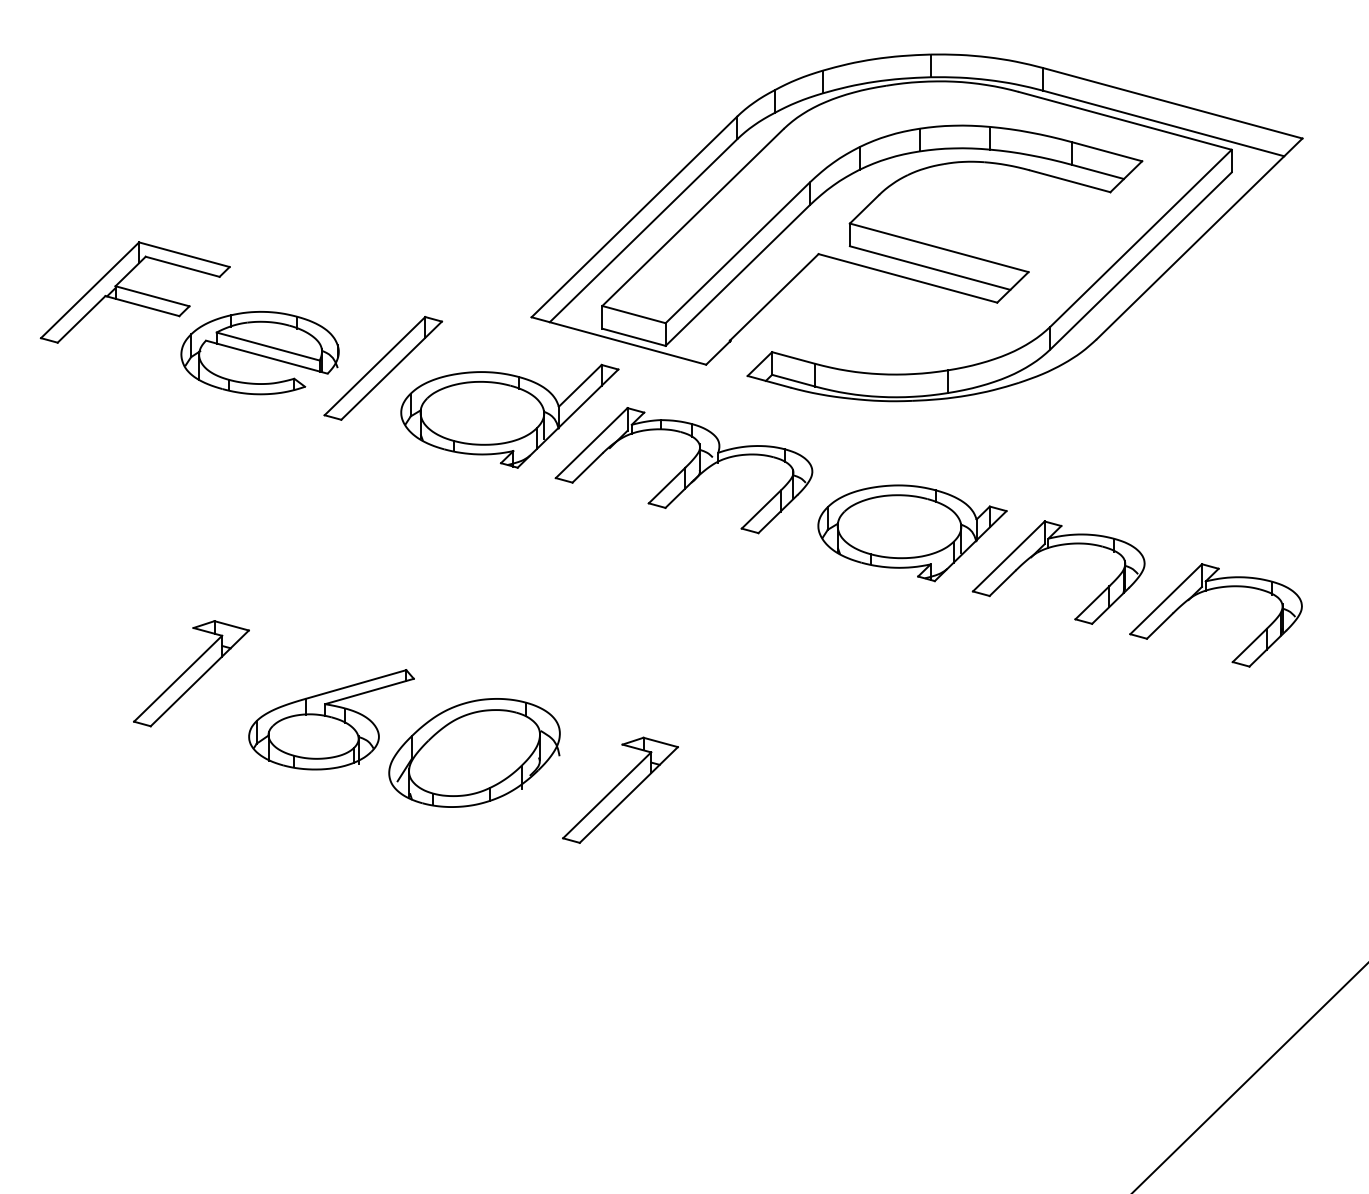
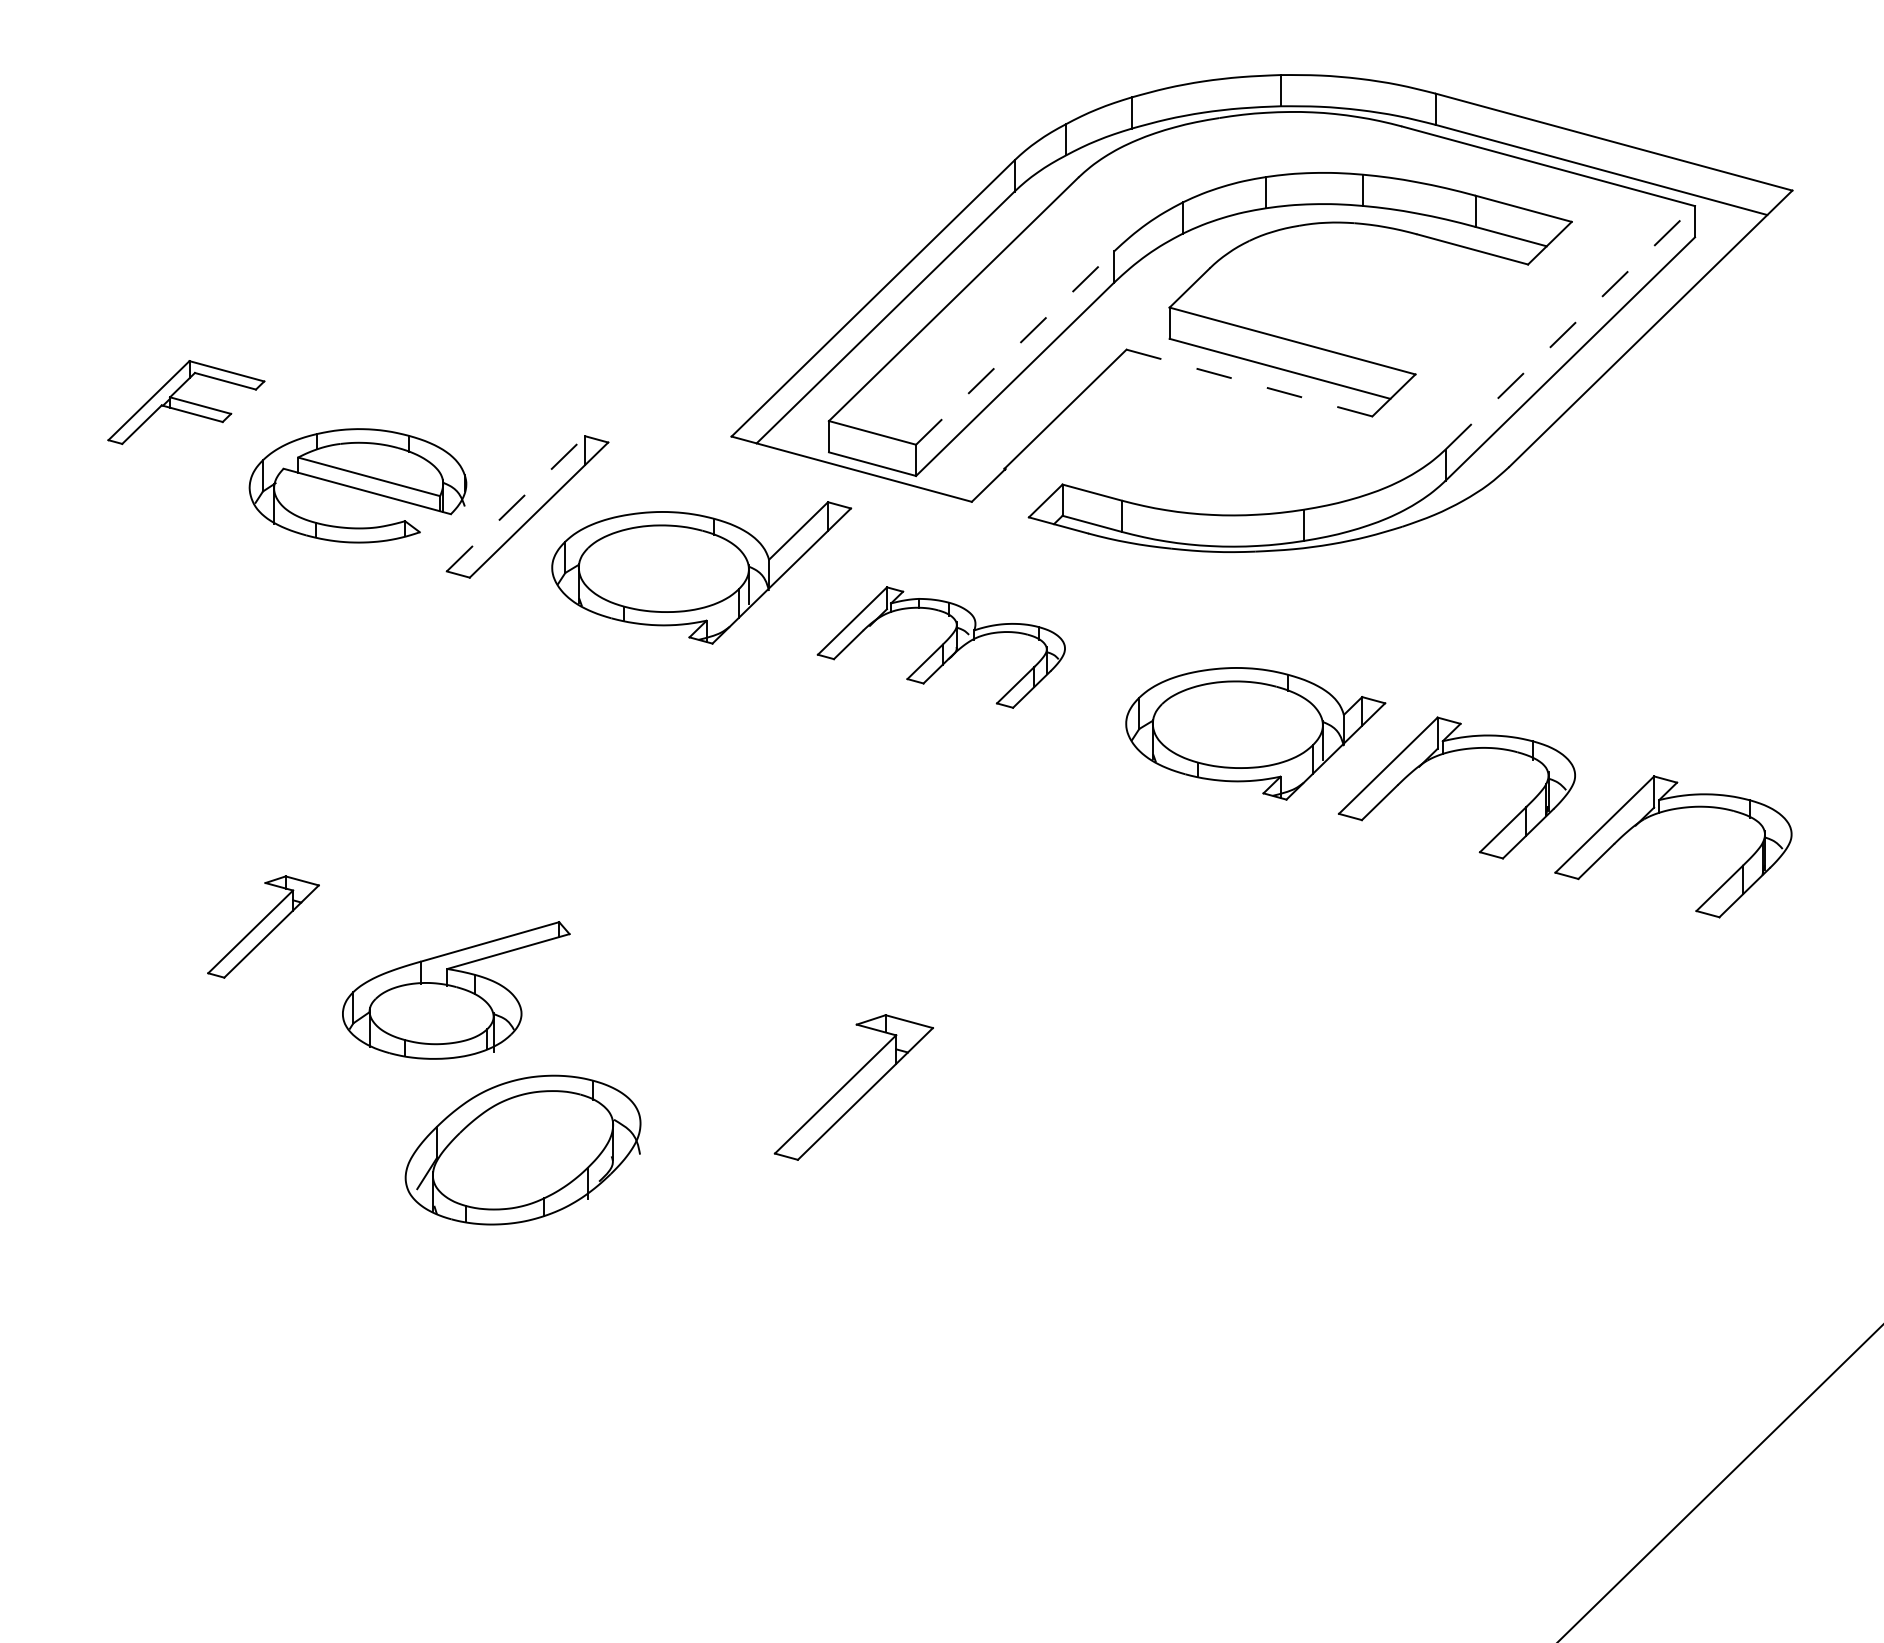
line: (1141, 238) -> (1570, 327), solid -> dashed
line: (737, 252) -> (1015, 347), solid -> dashed
line: (907, 277) -> (1248, 382), solid -> dashed
part: (135, 292) -> (186, 402), size x0.6
line: (375, 365) -> (516, 503), solid -> dashed
part: (684, 470) -> (941, 647), size x0.7
part: (191, 673) -> (263, 926), size x0.7
part: (474, 752) -> (522, 1149), moved

